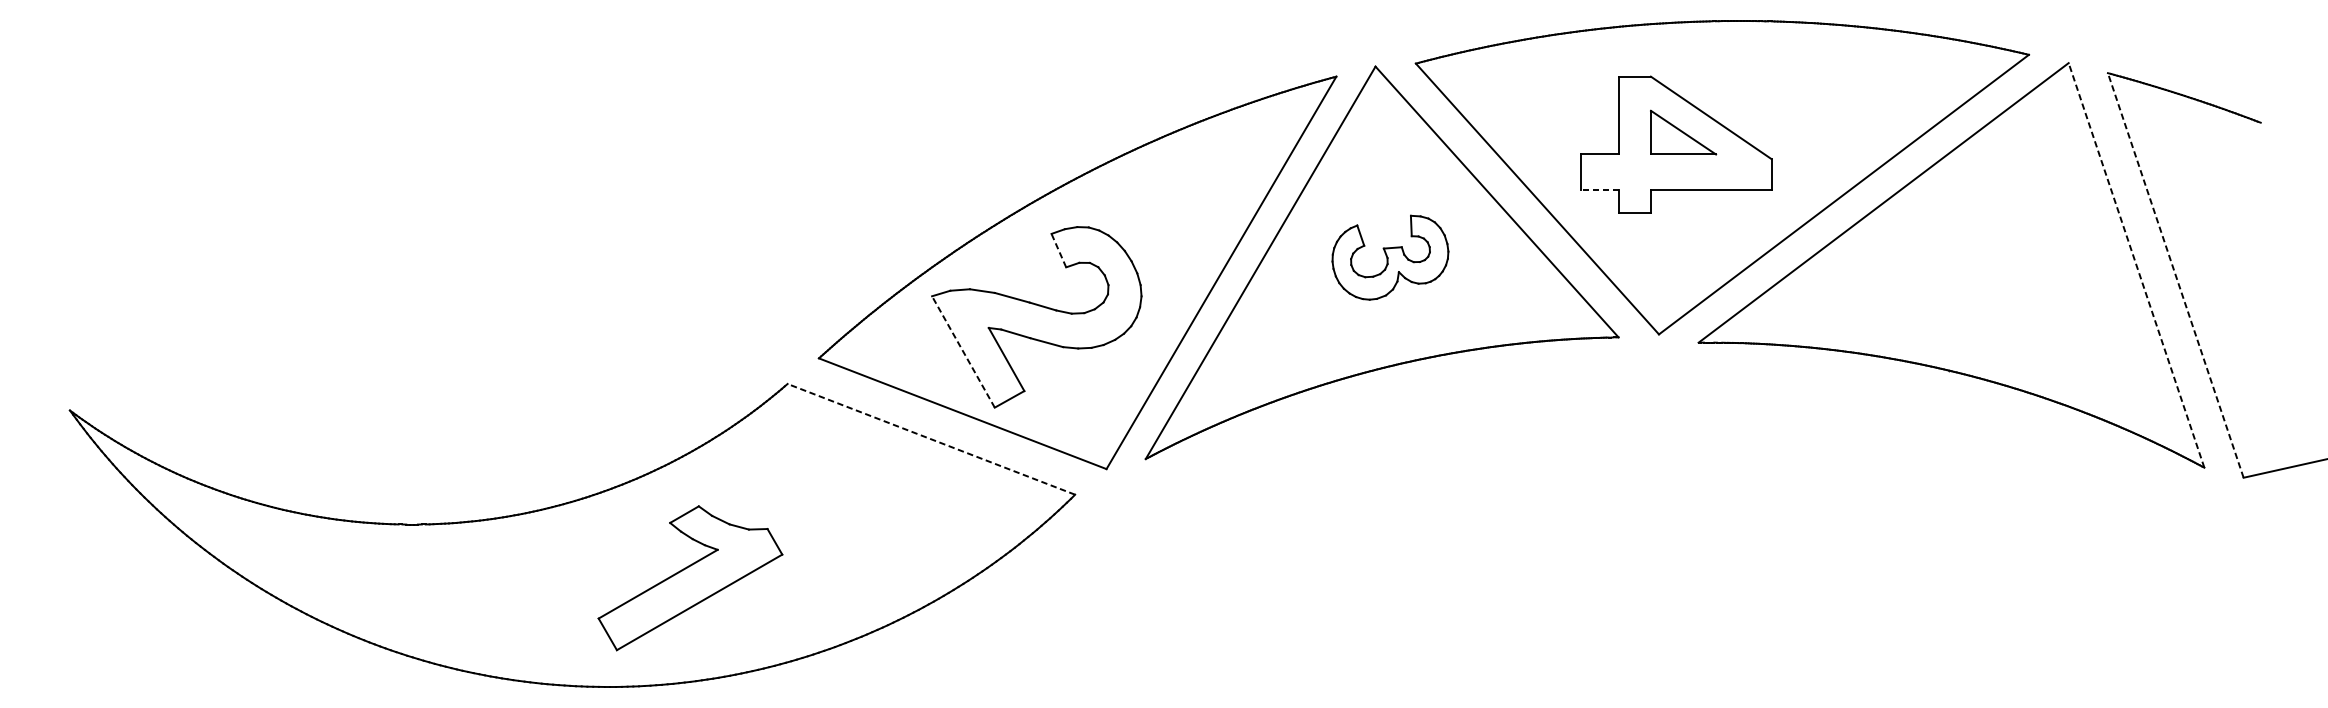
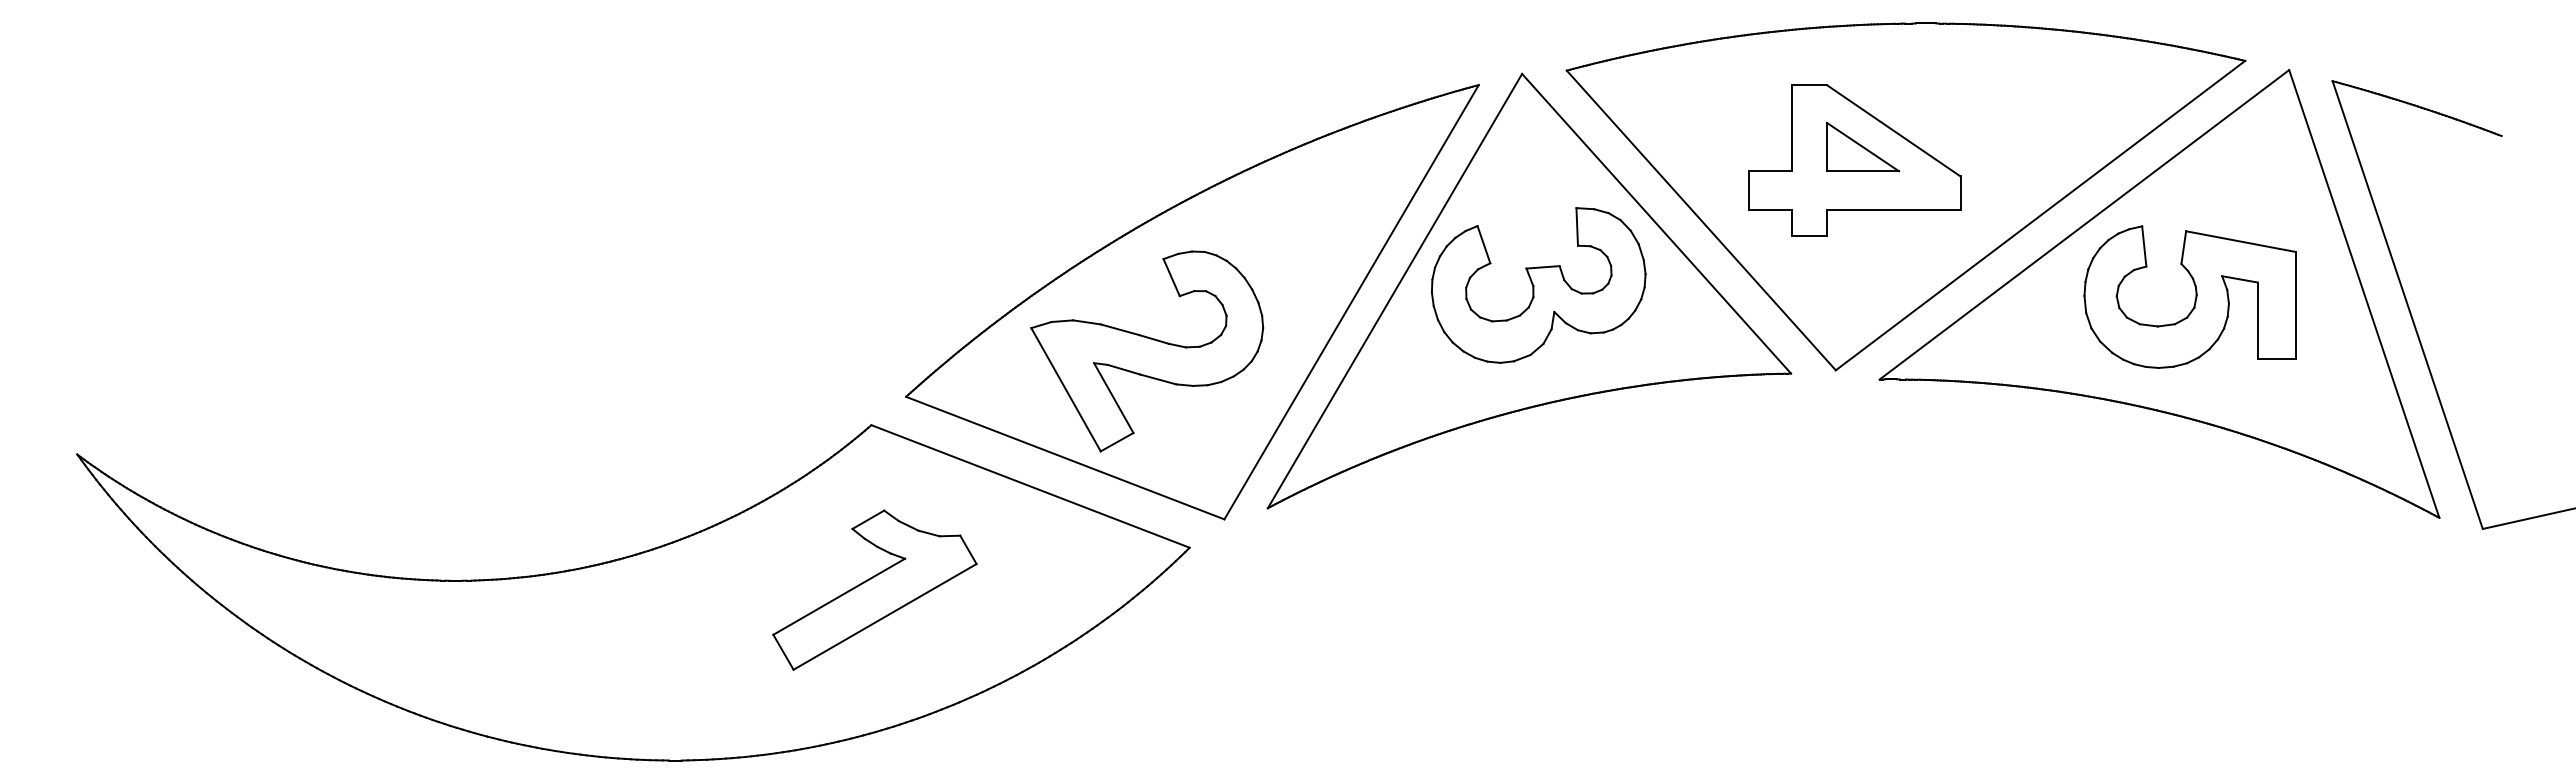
line: (1599, 189) -> (1769, 210), dashed -> solid
line: (1058, 250) -> (1171, 277), dashed -> solid
part: (1390, 257) -> (1538, 285), size x1.67
line: (2136, 264) -> (2364, 293), dashed -> solid
part: (1978, 267) -> (2189, 296), added
line: (2175, 274) -> (2407, 304), dashed -> solid
line: (963, 351) -> (1066, 389), dashed -> solid
line: (931, 439) -> (1030, 486), dashed -> solid
part: (690, 577) -> (874, 589), moved

